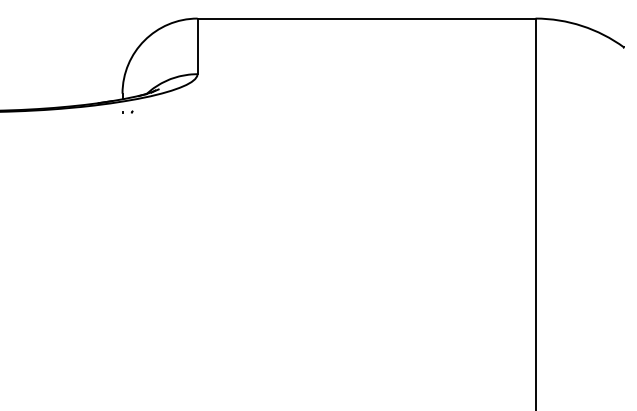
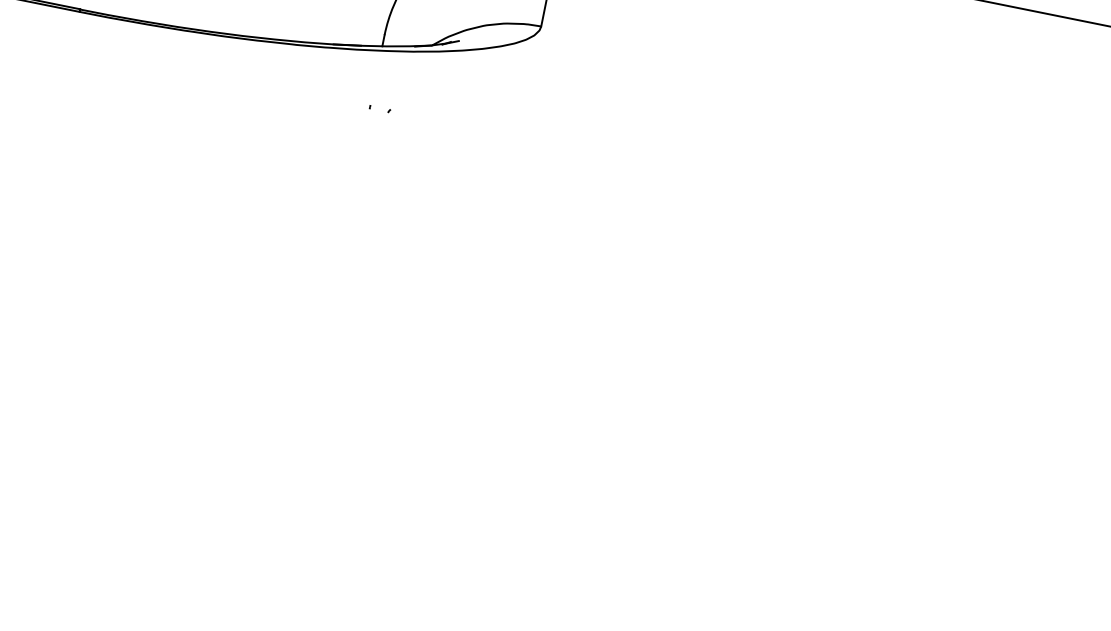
part: (127, 111) -> (380, 108), moved

